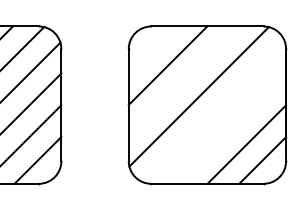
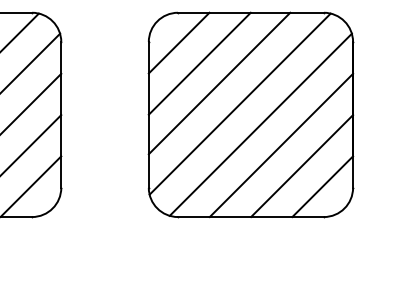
line: (151, 49) -> (178, 42), added
line: (183, 80) -> (219, 83), added
line: (214, 112) -> (260, 124), added
line: (230, 128) -> (281, 145), added

